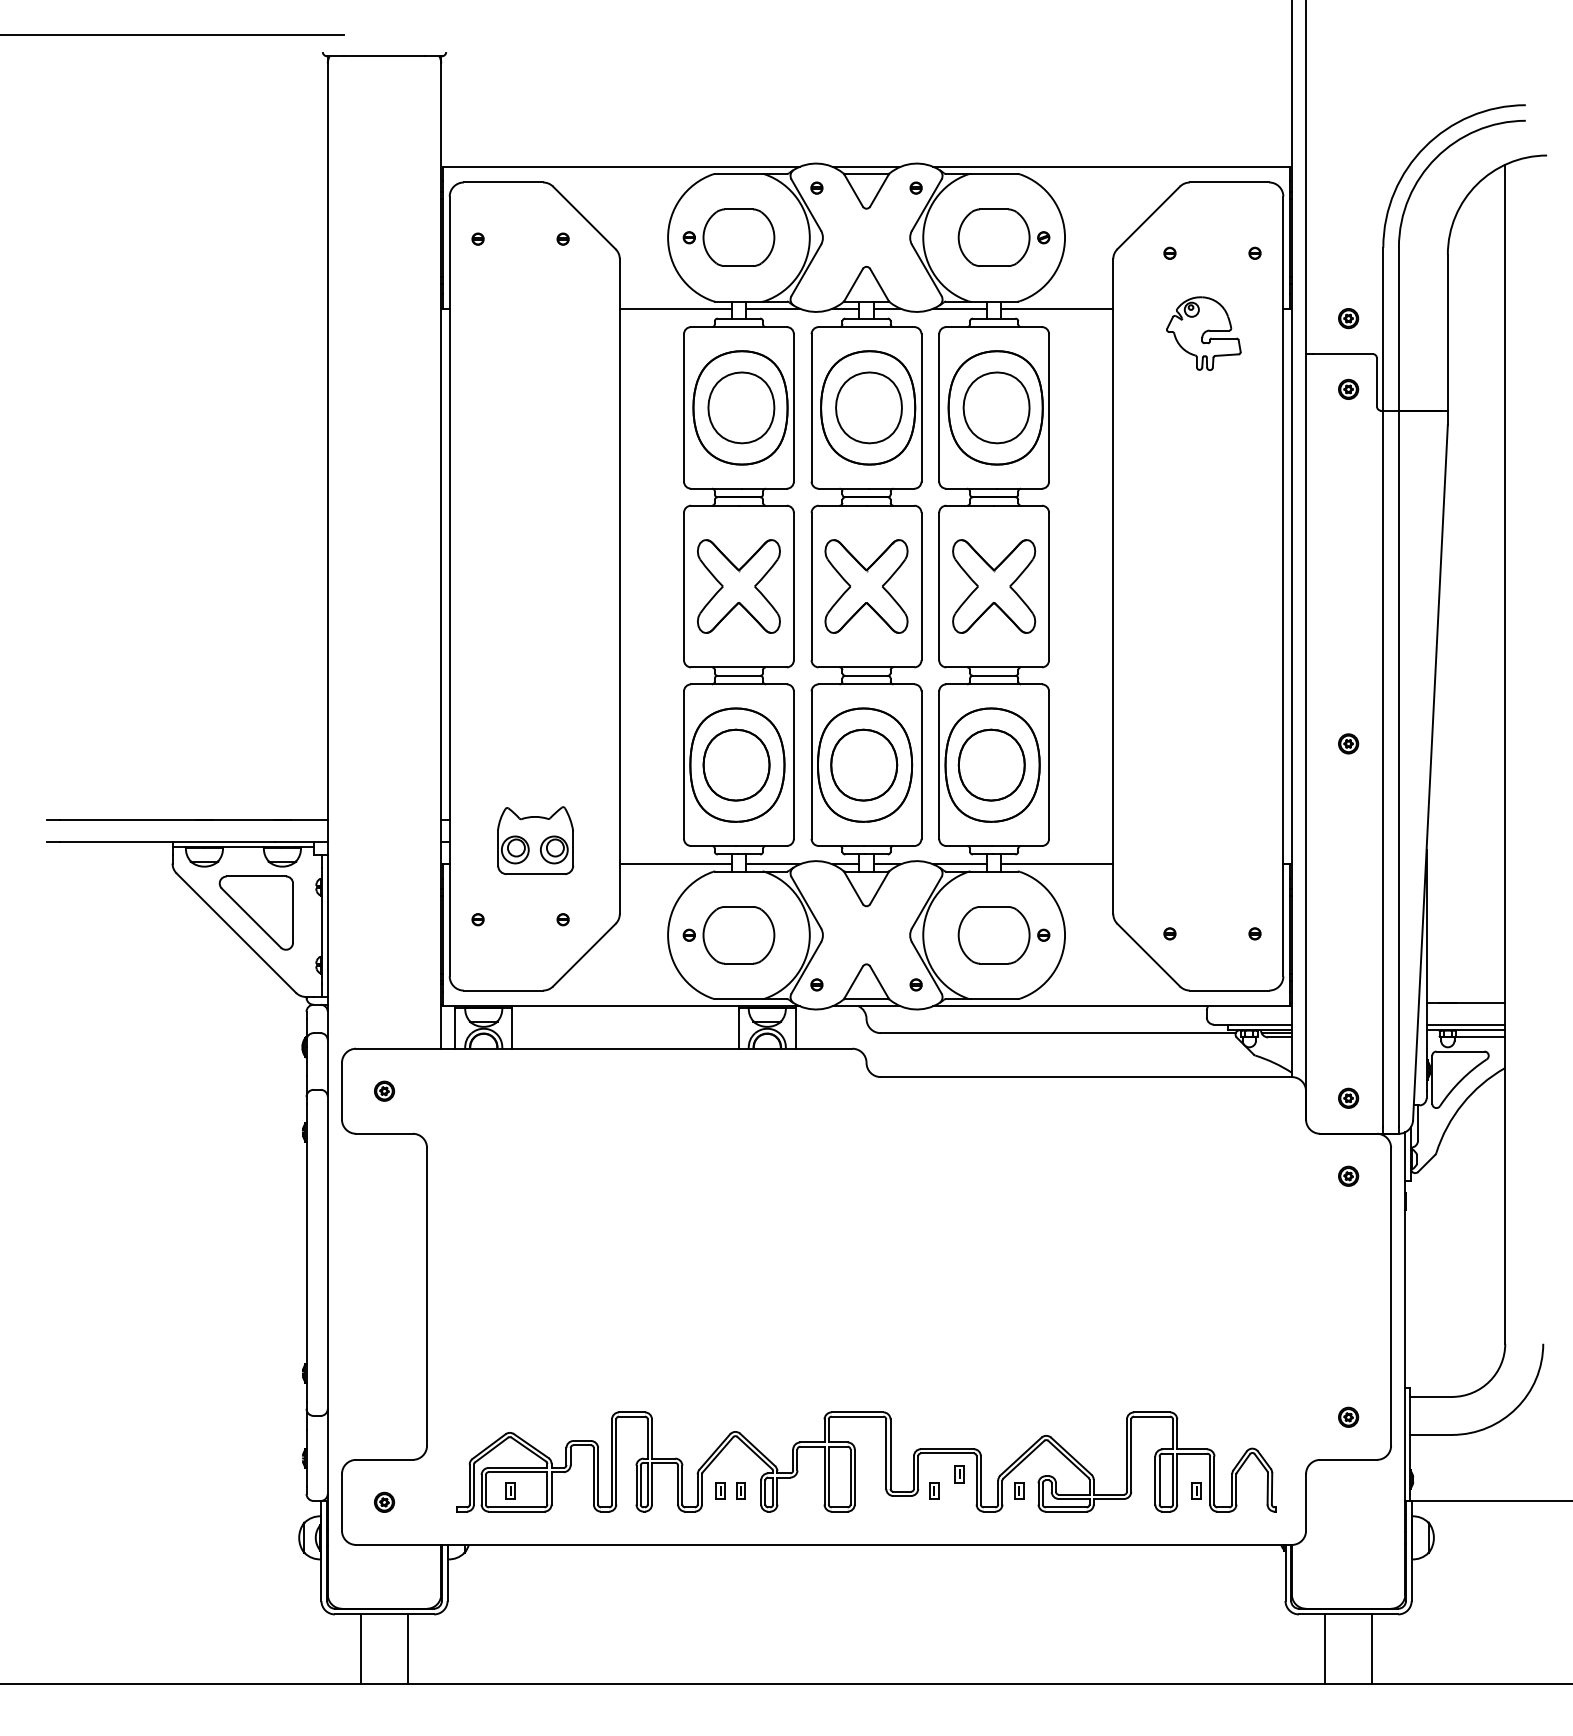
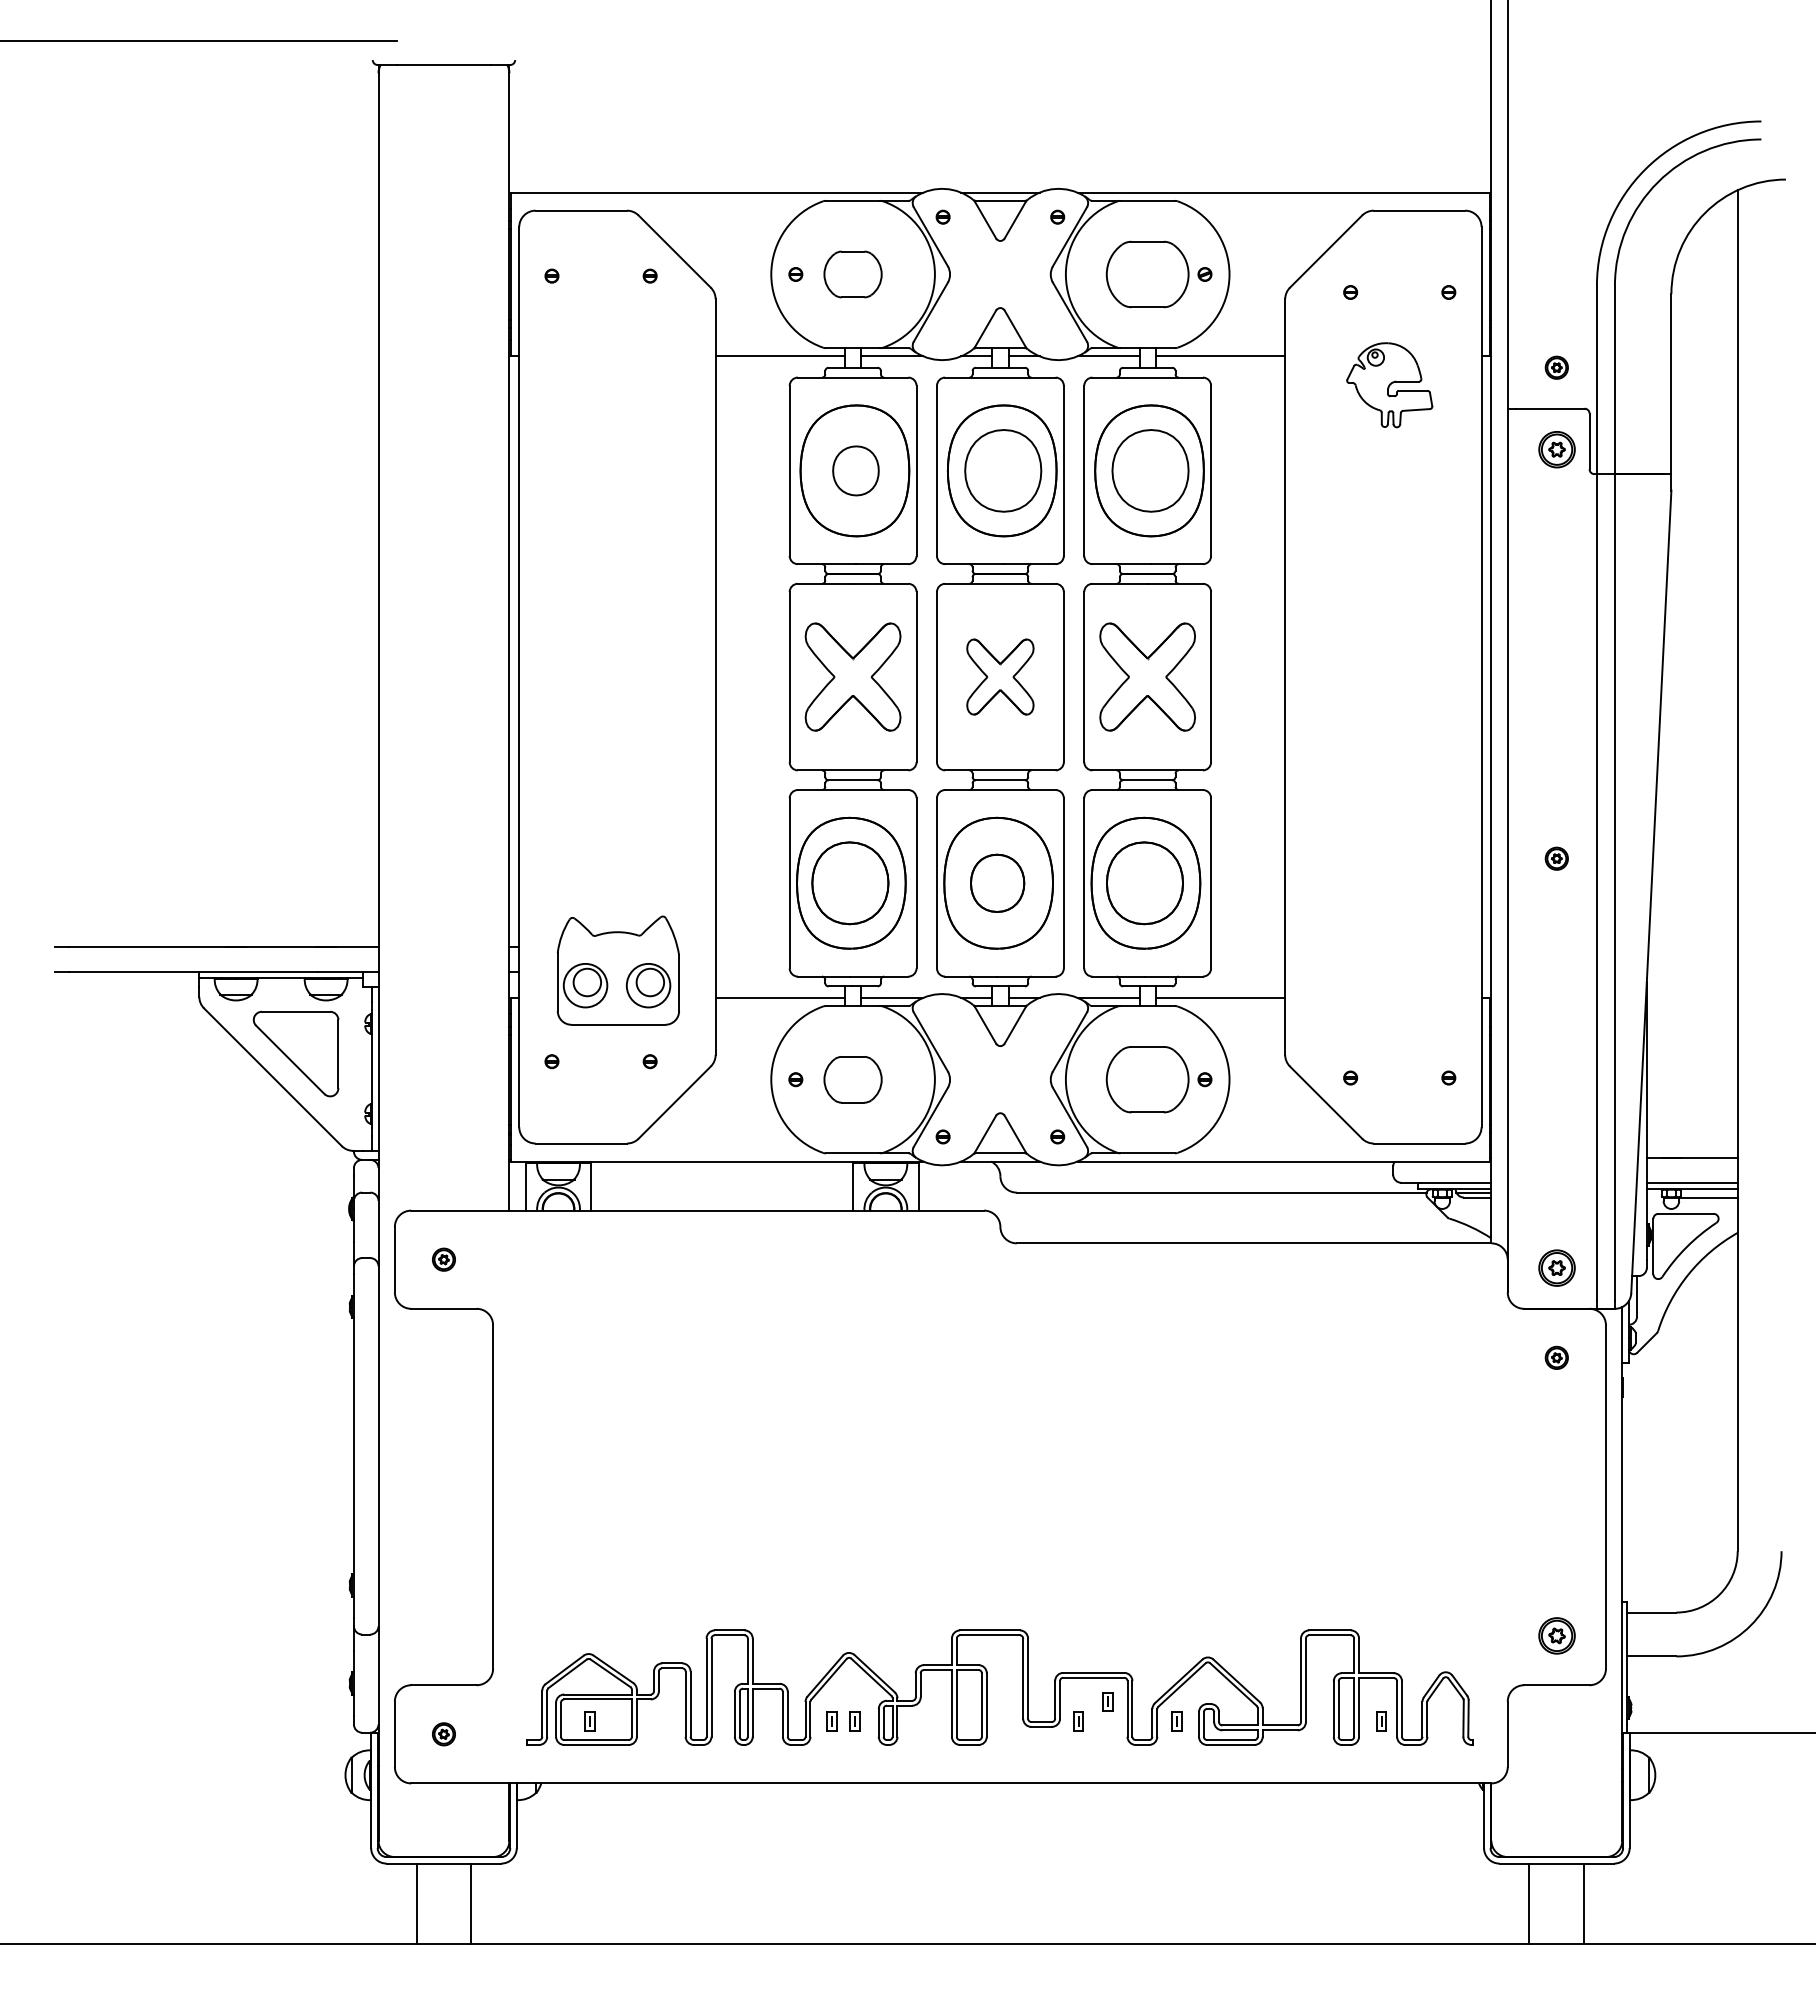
part: (738, 237) -> (852, 274), size x0.7
part: (1348, 389) -> (1556, 449), size x1.6
part: (741, 407) -> (855, 470), size x0.6
part: (866, 586) -> (1000, 676), size x0.7
part: (864, 765) -> (997, 883), size x0.7
part: (535, 839) -> (618, 969), size x1.4
part: (738, 935) -> (852, 1079), size x0.7
part: (1348, 1098) -> (1556, 1267), size x1.6
part: (1348, 1417) -> (1556, 1636), size x1.6

